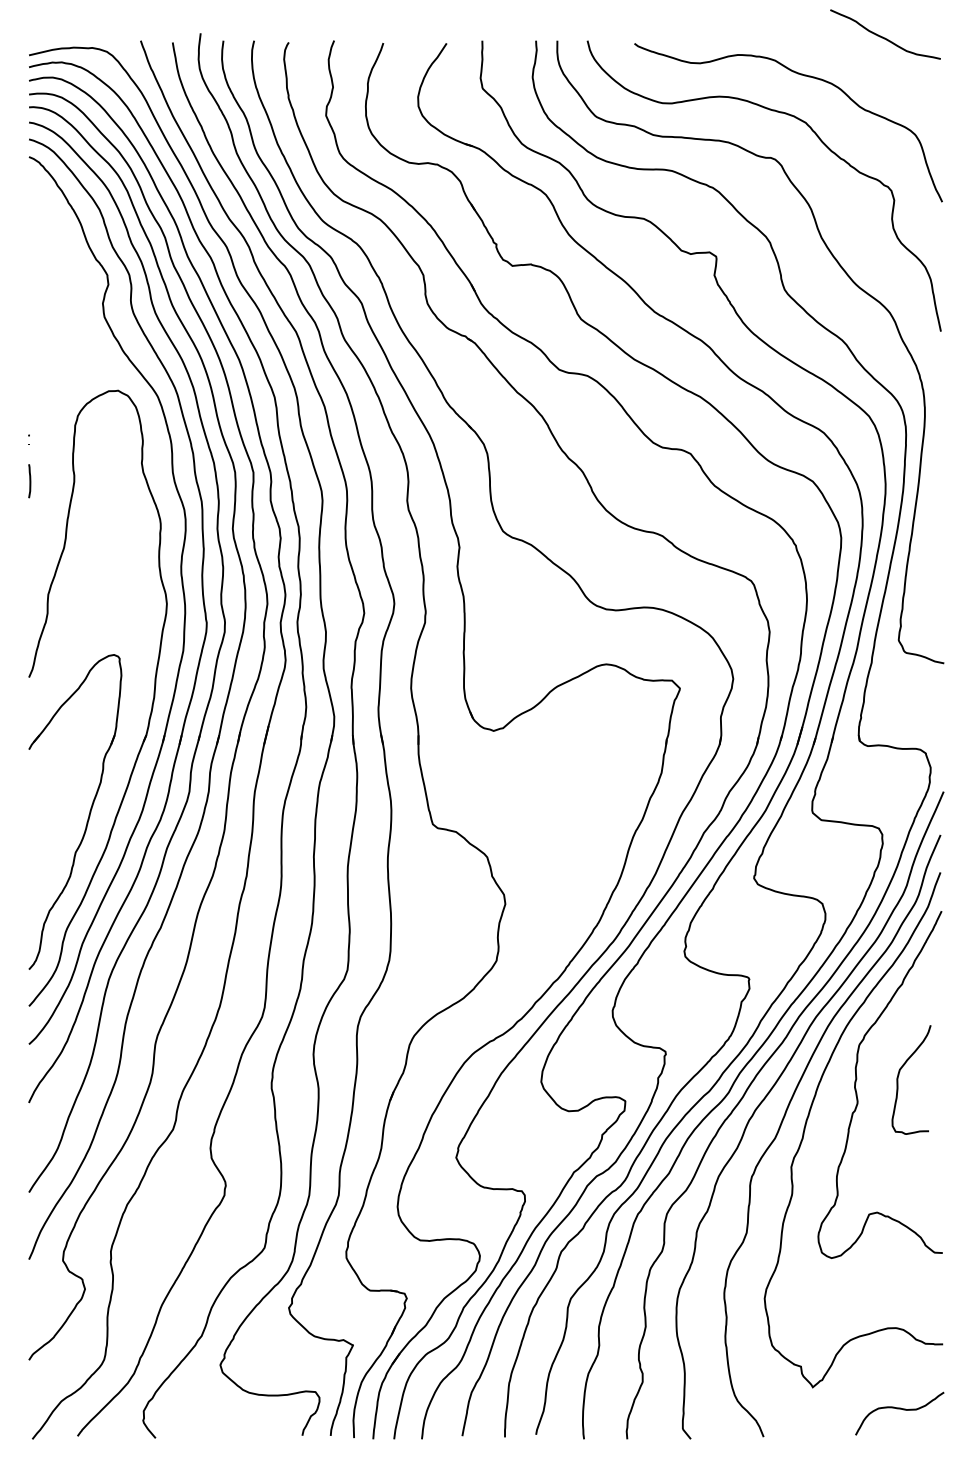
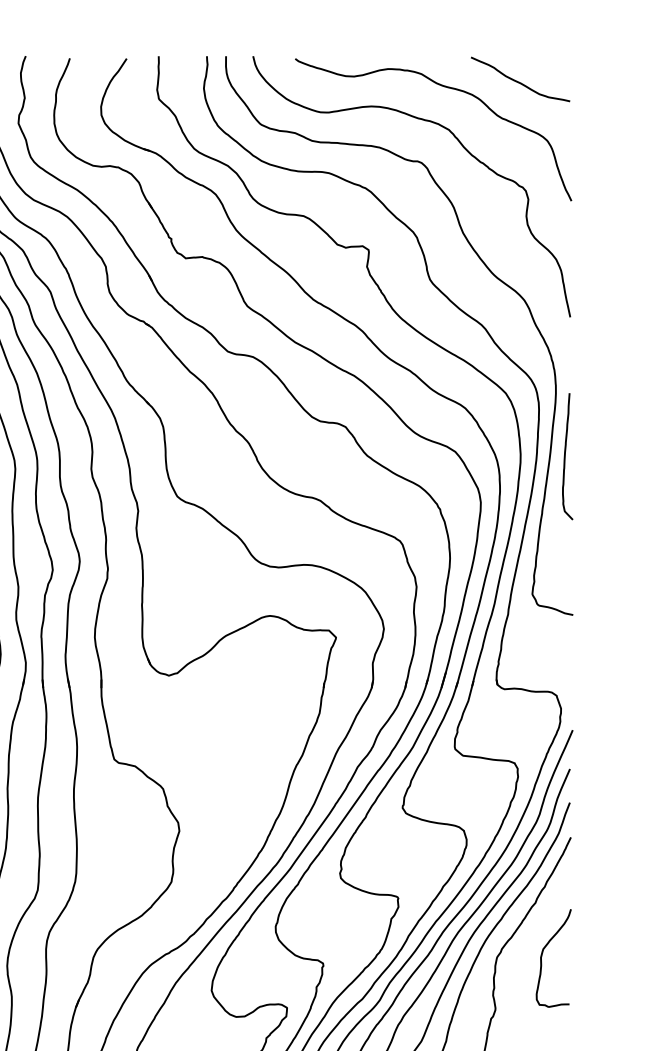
curve: (885, 37) -> (520, 82), moved
curve: (935, 486) -> (565, 456), added
curve: (899, 1075) -> (542, 954), moved

